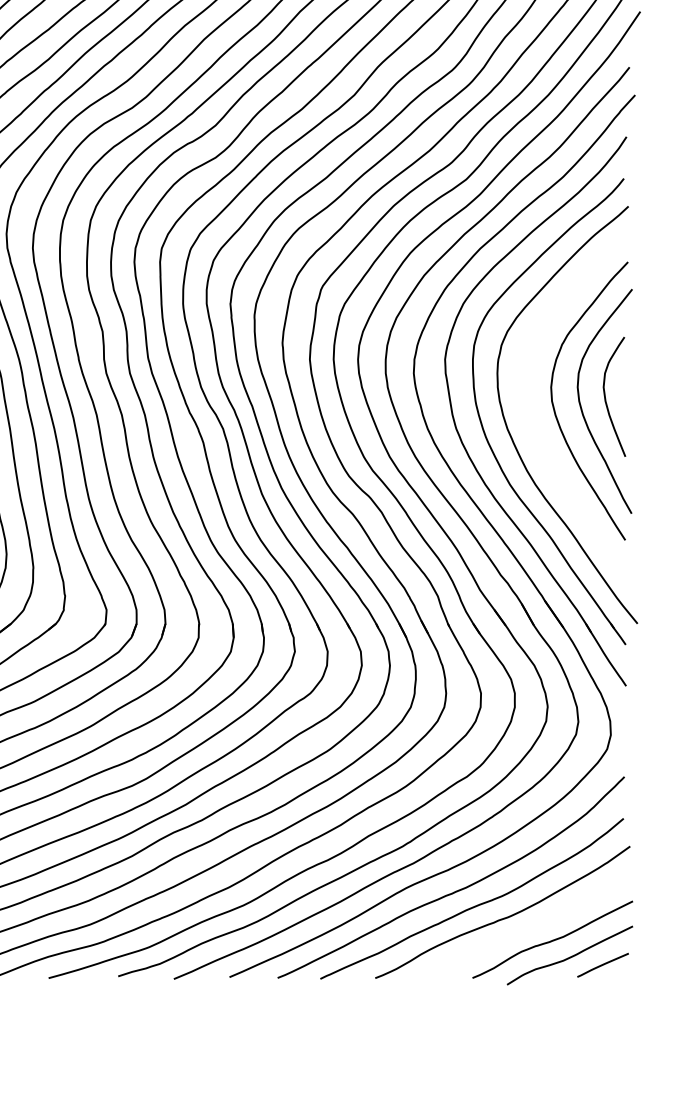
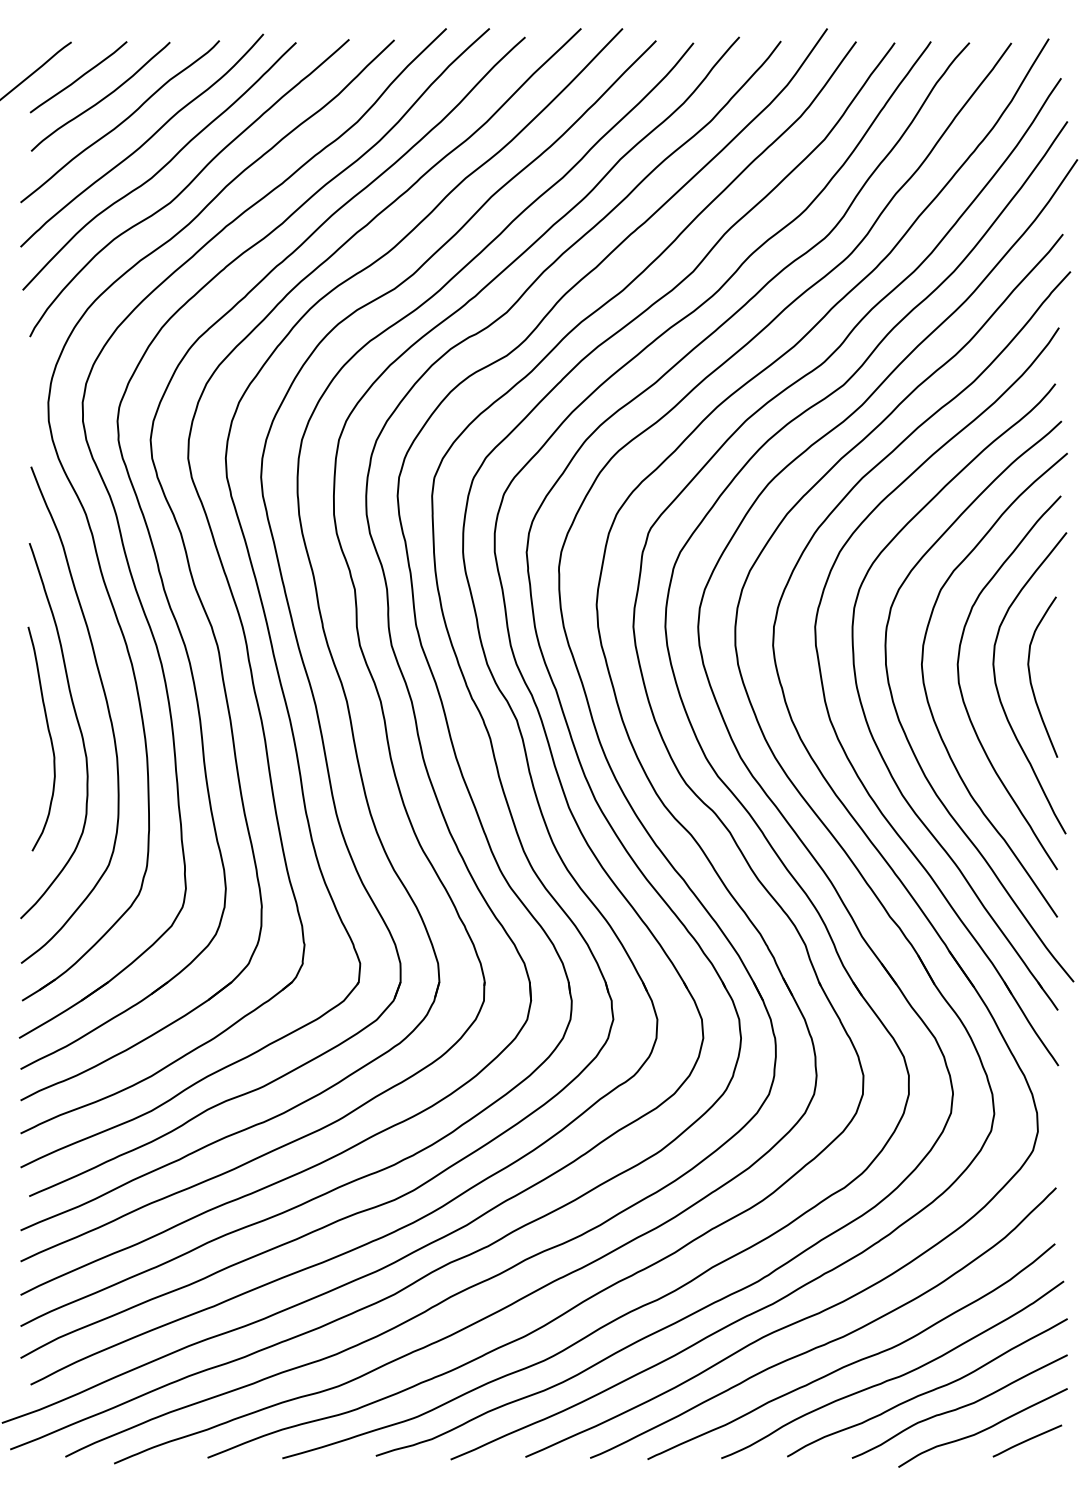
curve: (530, 418) -> (930, 706), added
curve: (530, 927) -> (929, 1390), added

